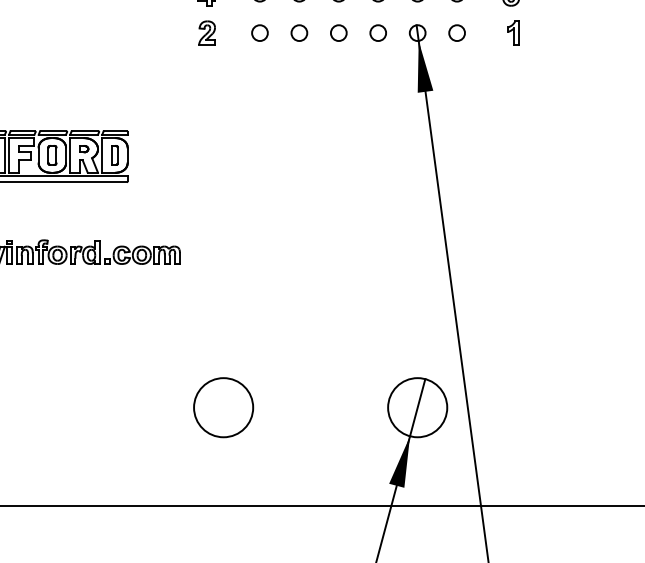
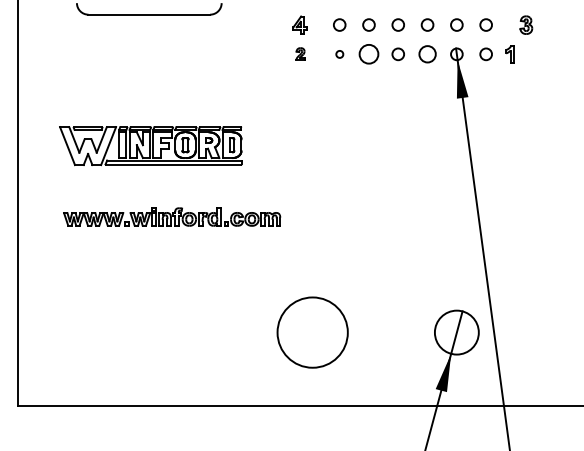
part: (207, 31) -> (300, 53), size x0.7
circle: (259, 33) -> (339, 54), size x0.6
circle: (298, 33) -> (368, 54), size x1.6
circle: (378, 33) -> (427, 54), size x1.4
part: (512, 33) -> (509, 54), moved
circle: (223, 407) -> (312, 332), size x1.6

